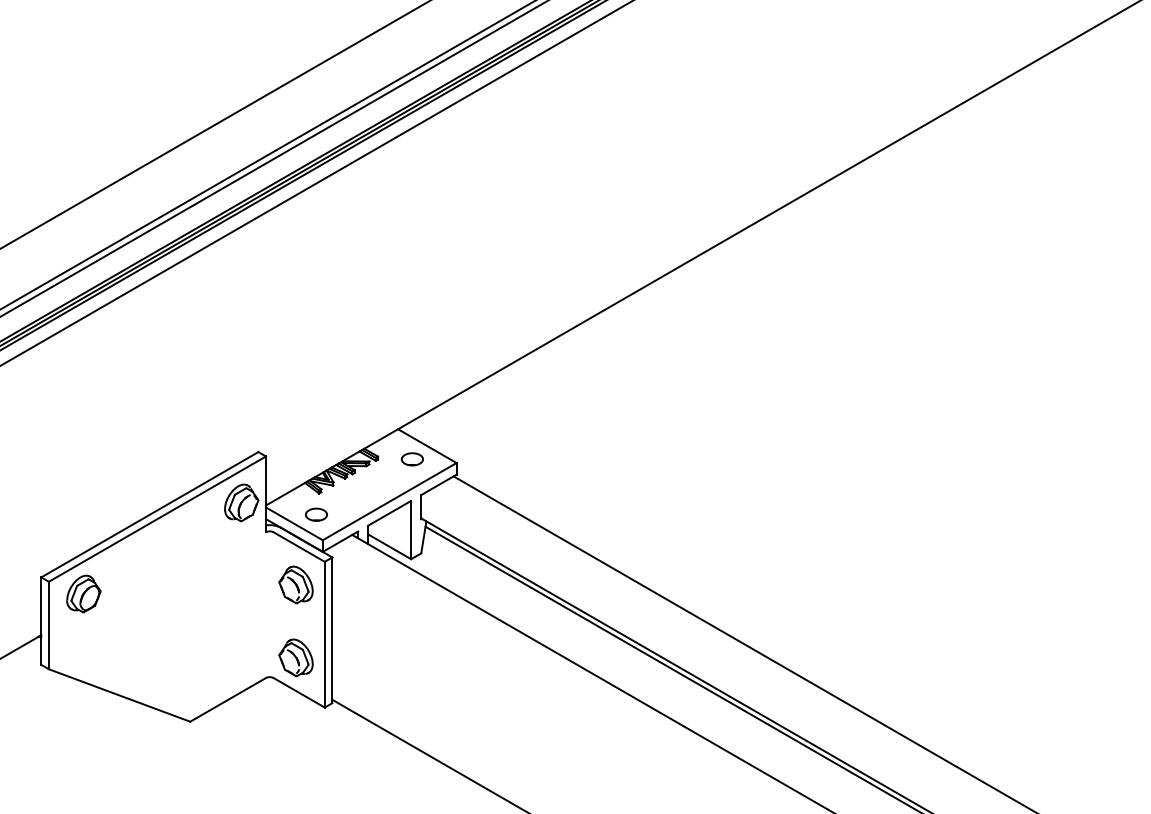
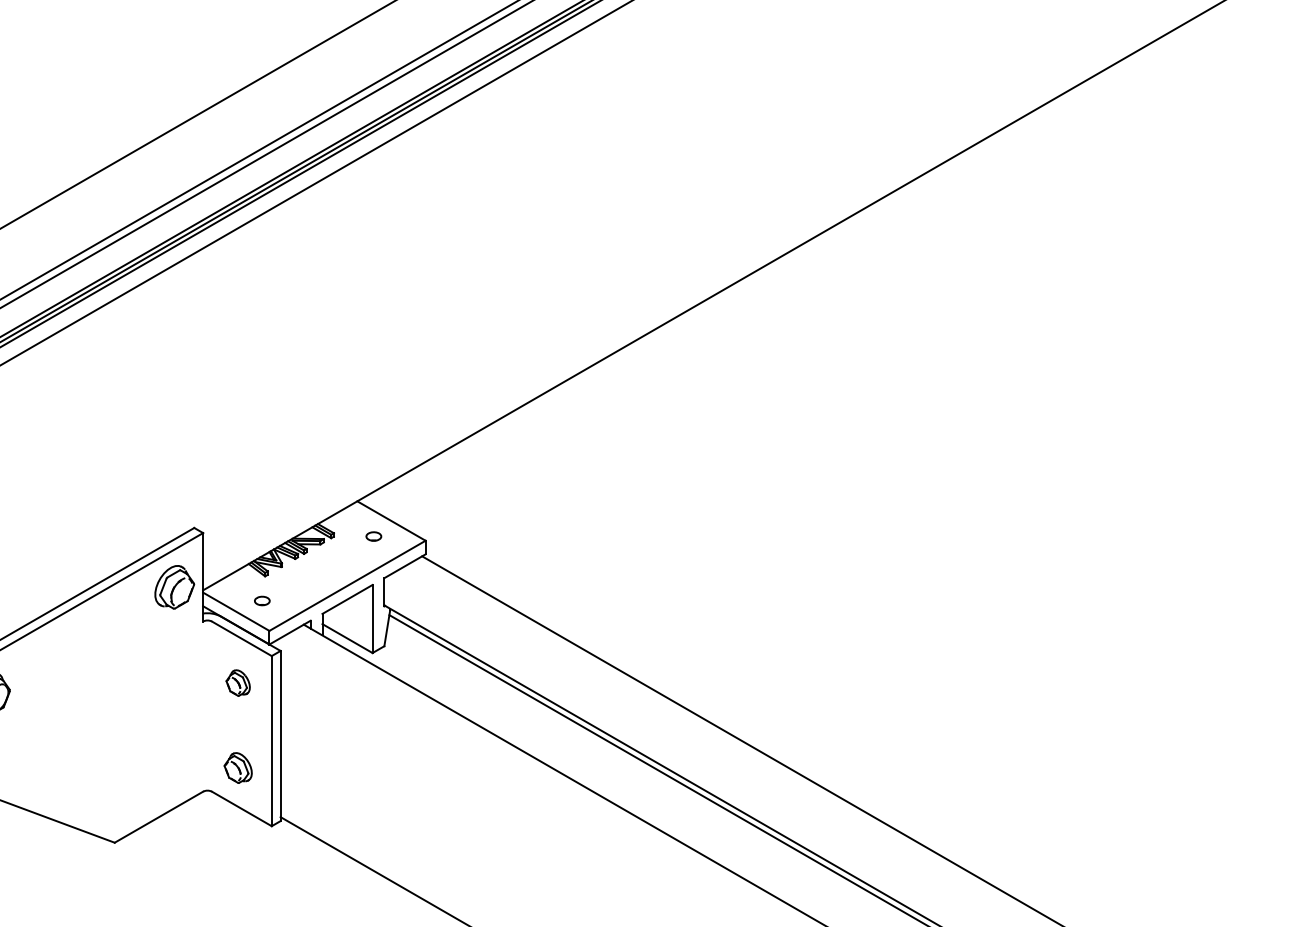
part: (411, 459) -> (372, 536), size x0.6
part: (316, 514) -> (262, 600), size x0.6
part: (295, 584) -> (237, 682), size x0.6
part: (295, 657) -> (237, 767), size x0.7

